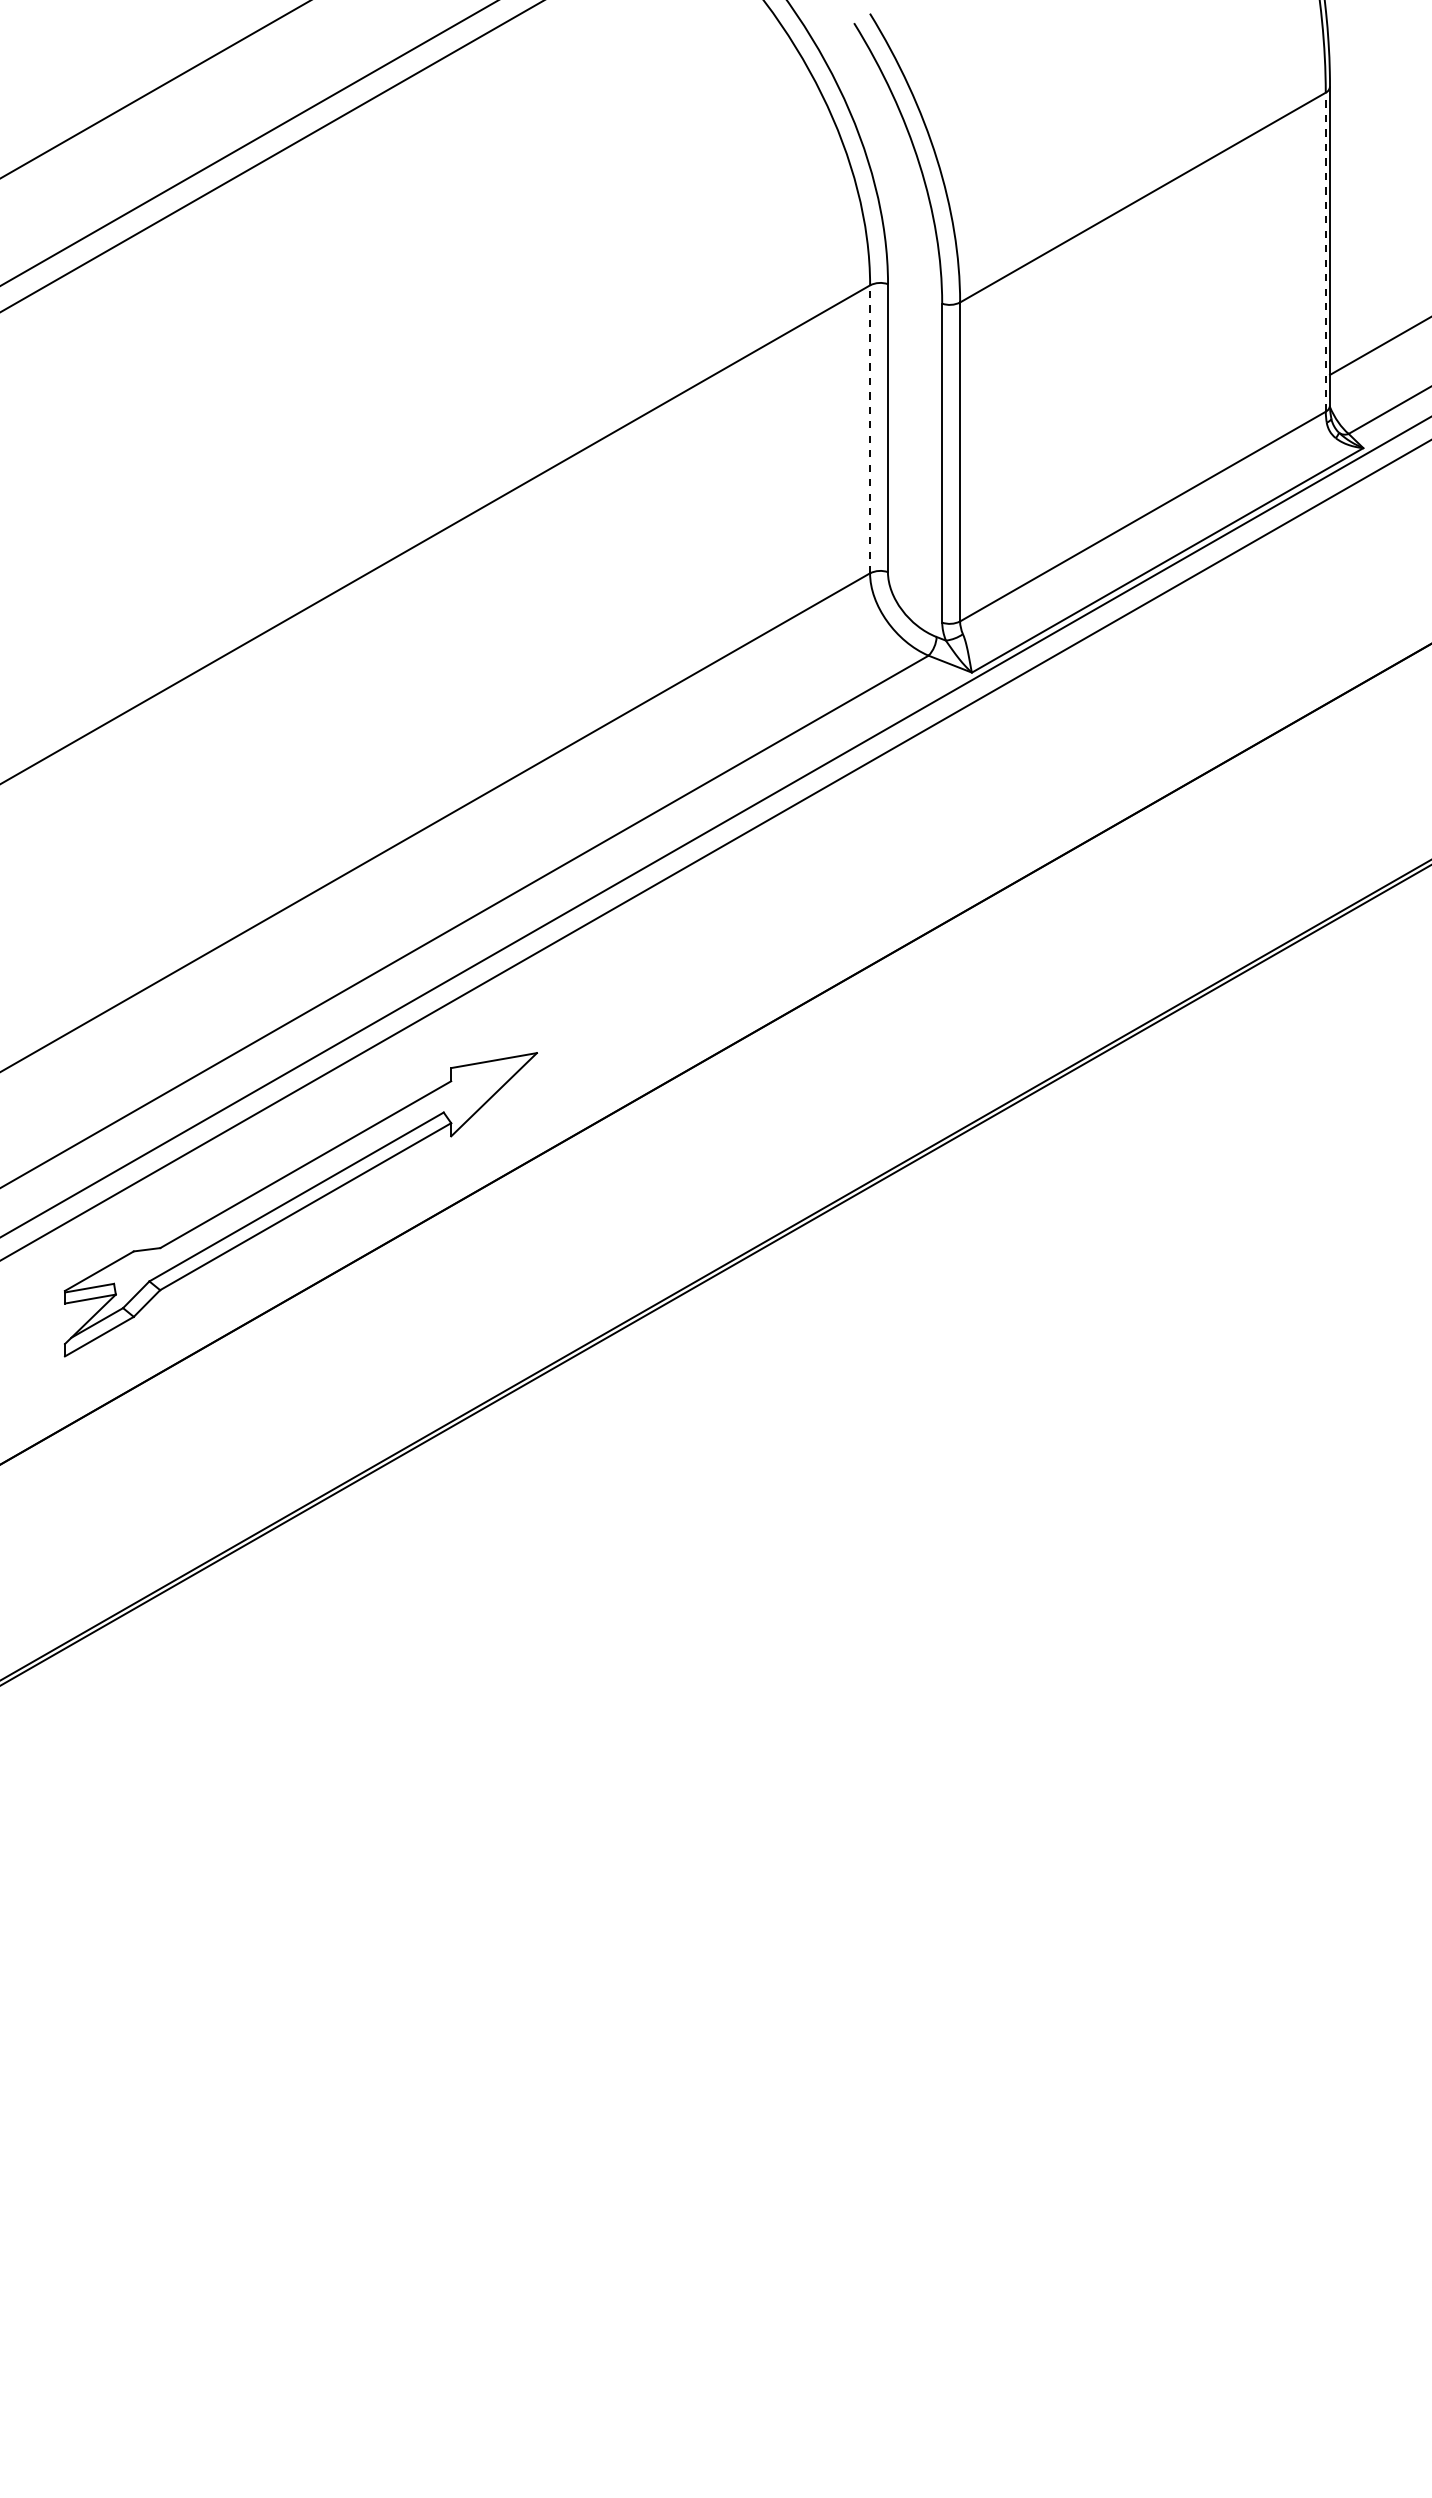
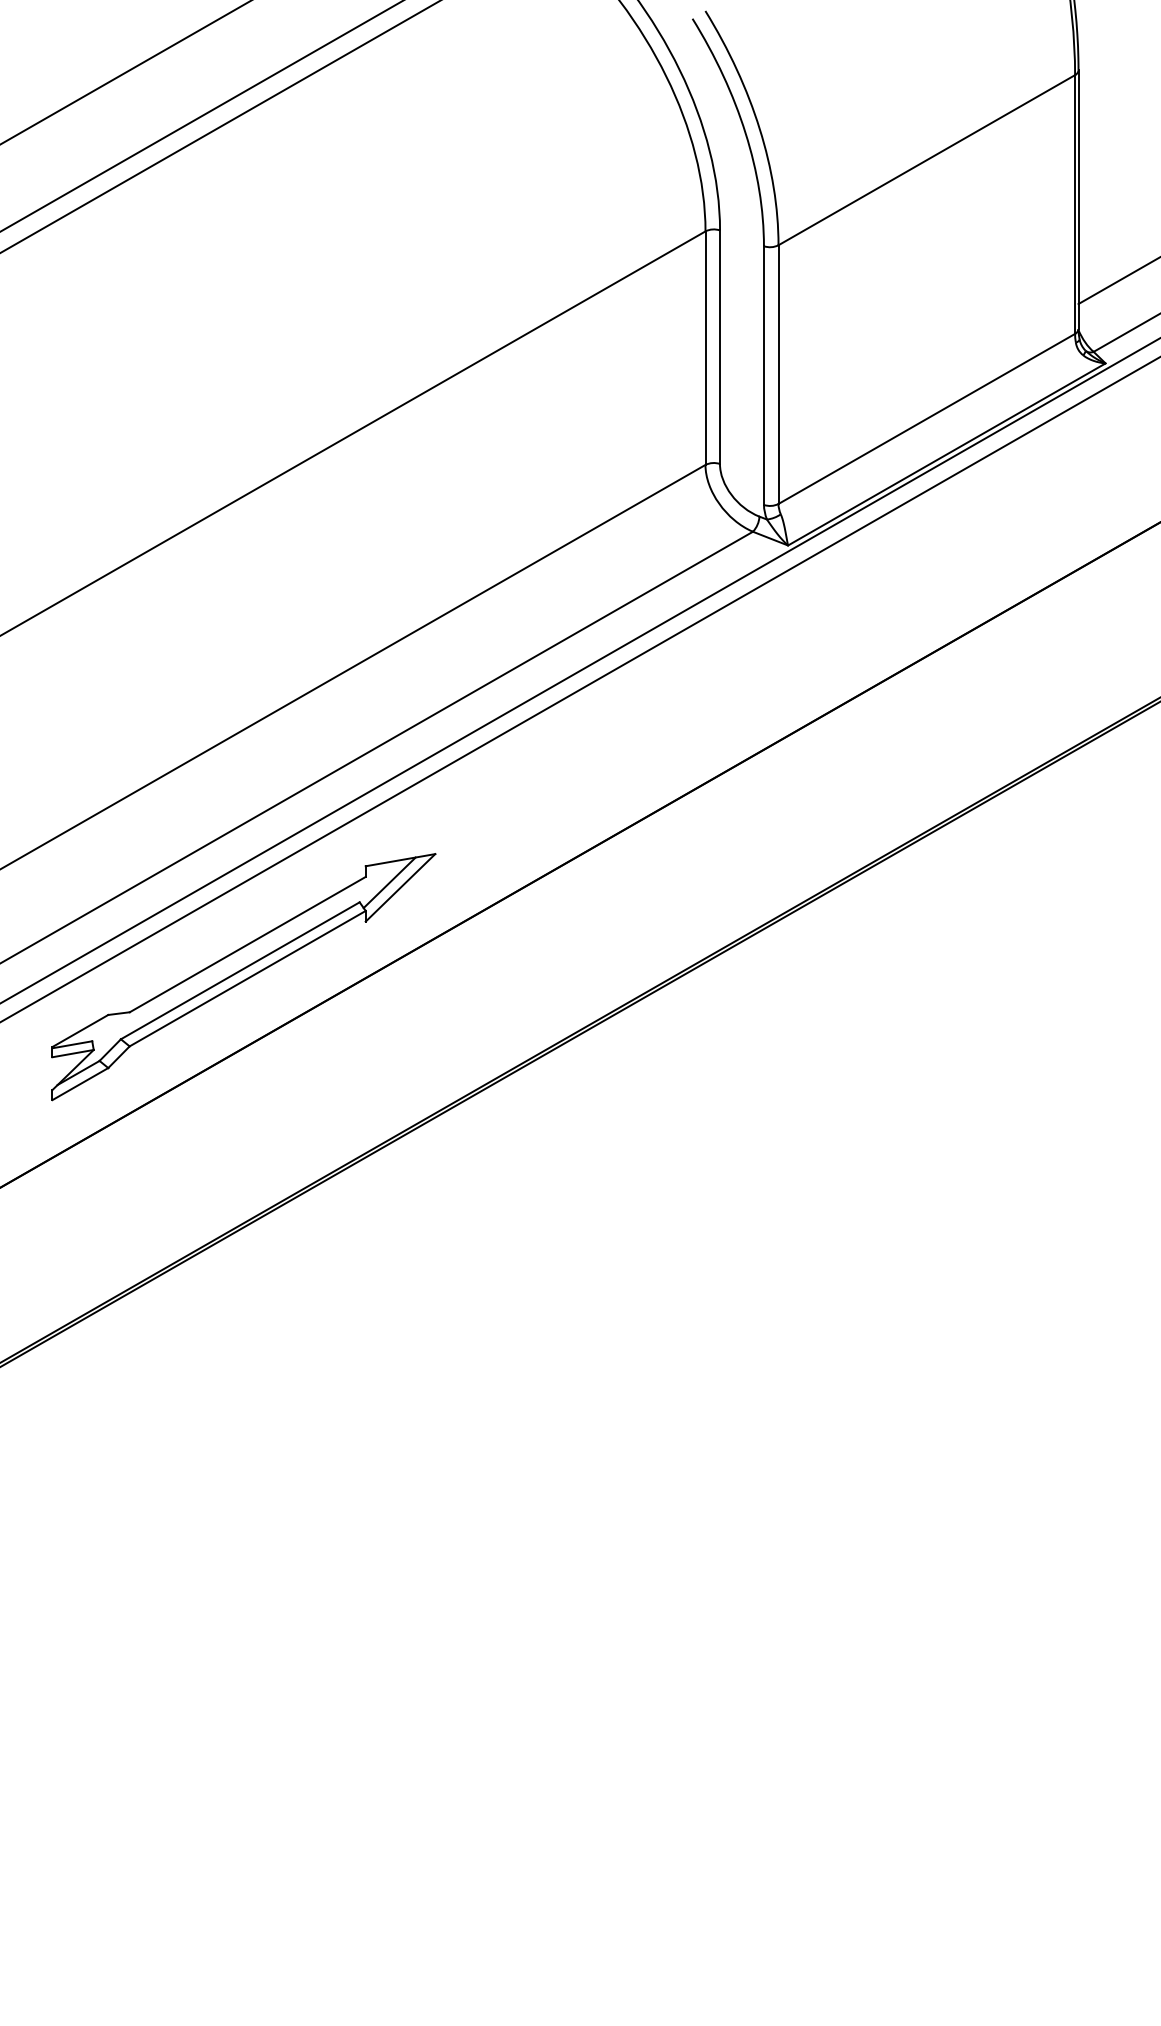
line: (1325, 252) -> (1074, 204), dashed -> solid
line: (870, 429) -> (705, 348), dashed -> solid
line: (480, 1088) -> (389, 882), added

